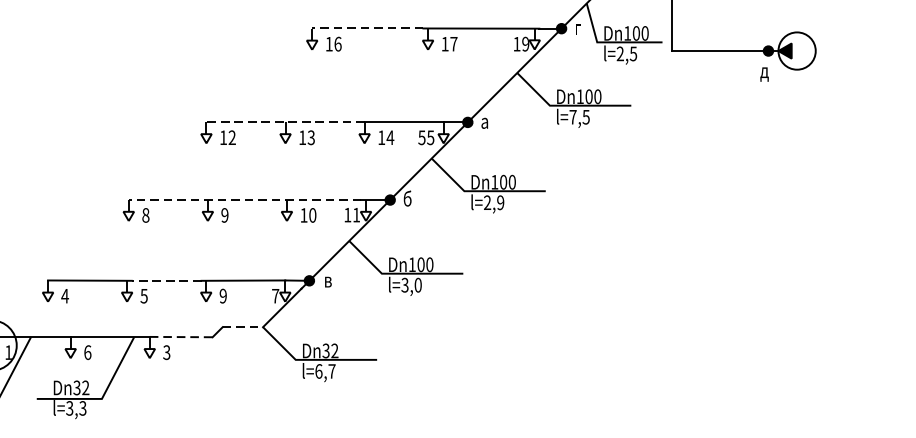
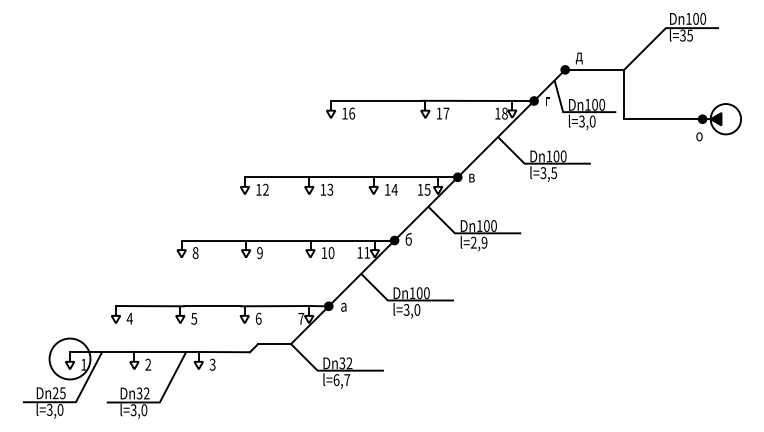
line: (366, 28) -> (375, 100), dashed -> solid
text: (525, 44) -> (504, 113), 19 -> 18
text: (627, 53) -> (587, 121), l=2,5 -> l=3,0
text: (764, 74) -> (699, 138), д -> о
text: (573, 117) -> (543, 173), l=7,5 -> l=3,5
line: (284, 122) -> (308, 177), dashed -> solid
text: (484, 122) -> (471, 177), а -> в
text: (422, 137) -> (420, 189), 55 -> 15
line: (245, 200) -> (276, 240), dashed -> solid
line: (166, 281) -> (212, 306), dashed -> solid
text: (327, 281) -> (343, 306), в -> а
text: (223, 295) -> (258, 318), 9 -> 6
line: (243, 327) -> (275, 344), dashed -> solid
line: (181, 337) -> (224, 352), dashed -> solid
text: (88, 352) -> (148, 364), 6 -> 2
text: (83, 408) -> (144, 410), l=3,3 -> l=3,0

